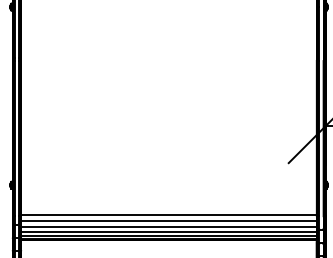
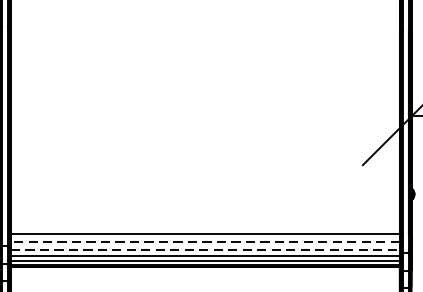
line: (169, 221) -> (205, 242), solid -> dashed
line: (169, 227) -> (205, 249), solid -> dashed

